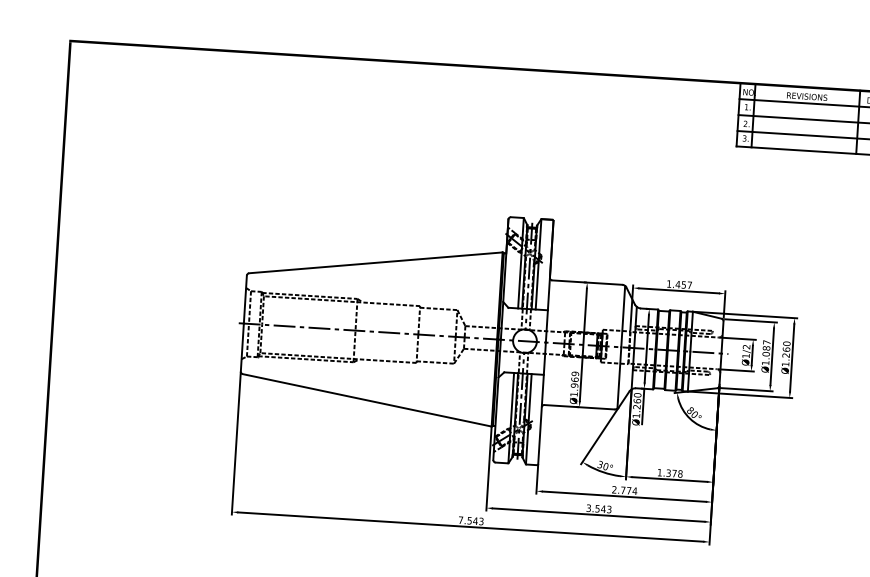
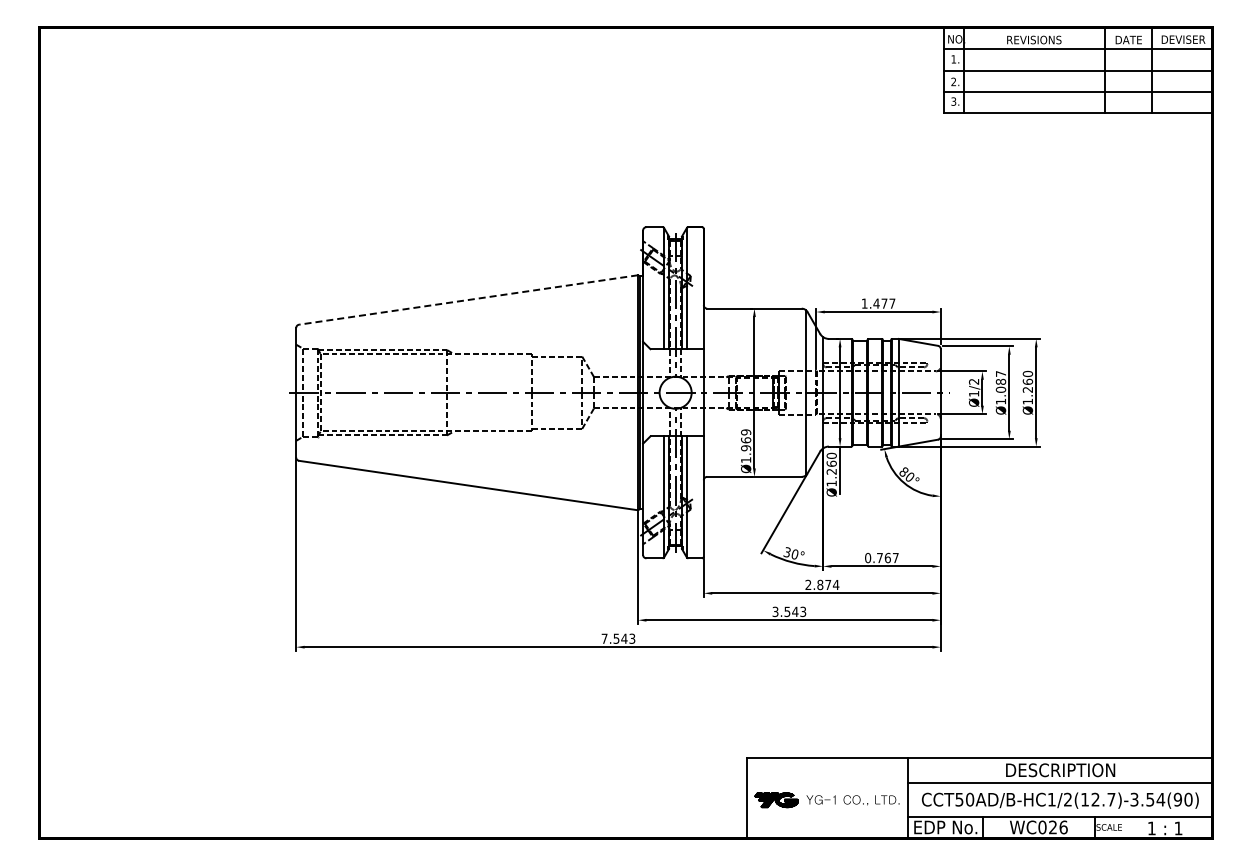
line: (375, 263) -> (468, 300), solid -> dashed
text: (683, 284) -> (884, 303), 1.457 -> 1.477
text: (669, 472) -> (881, 557), 1.378 -> 0.767
text: (623, 490) -> (820, 584), 2.774 -> 2.874

